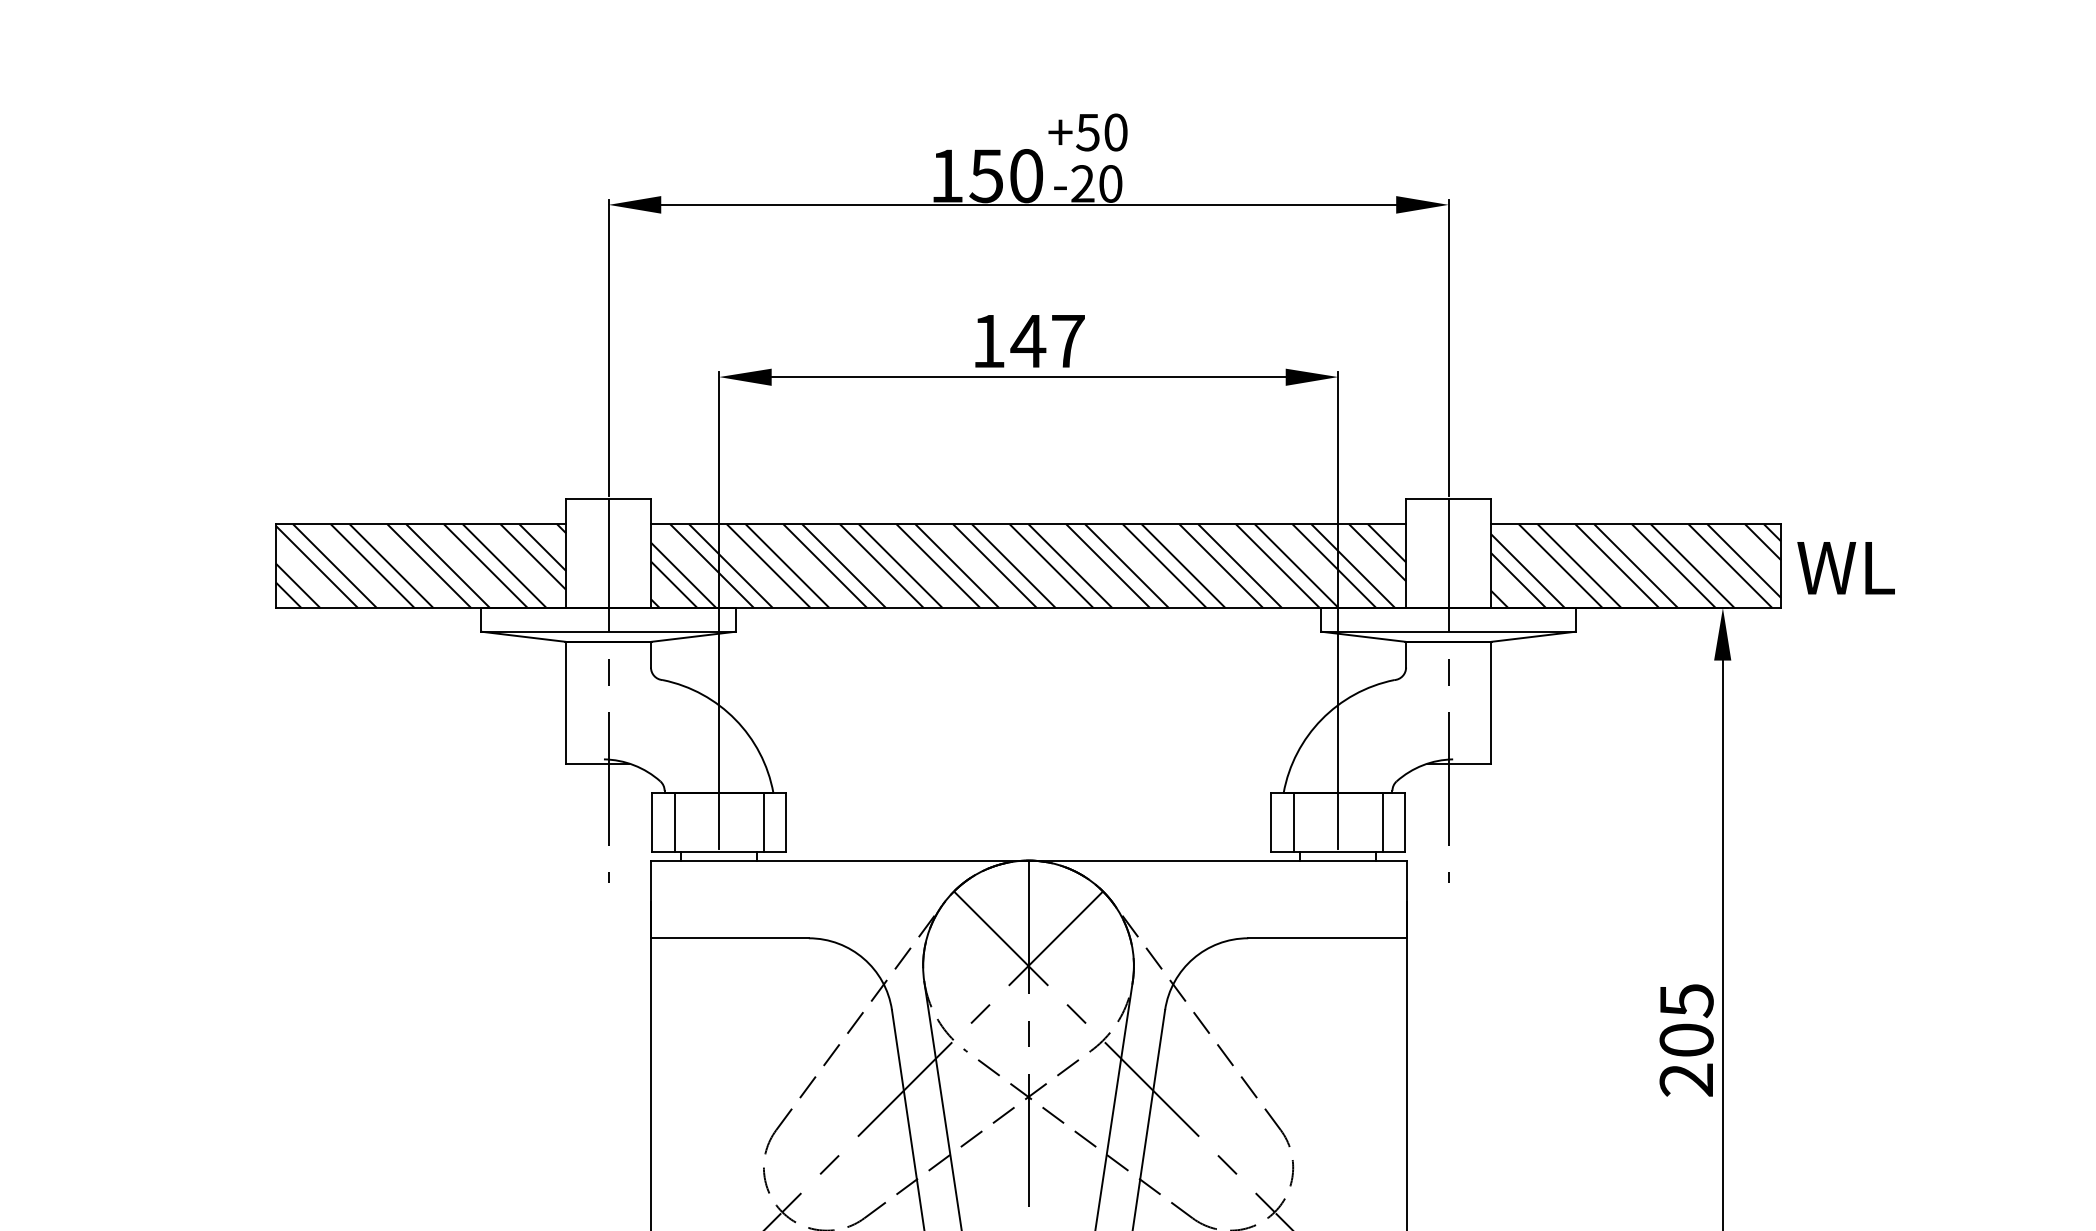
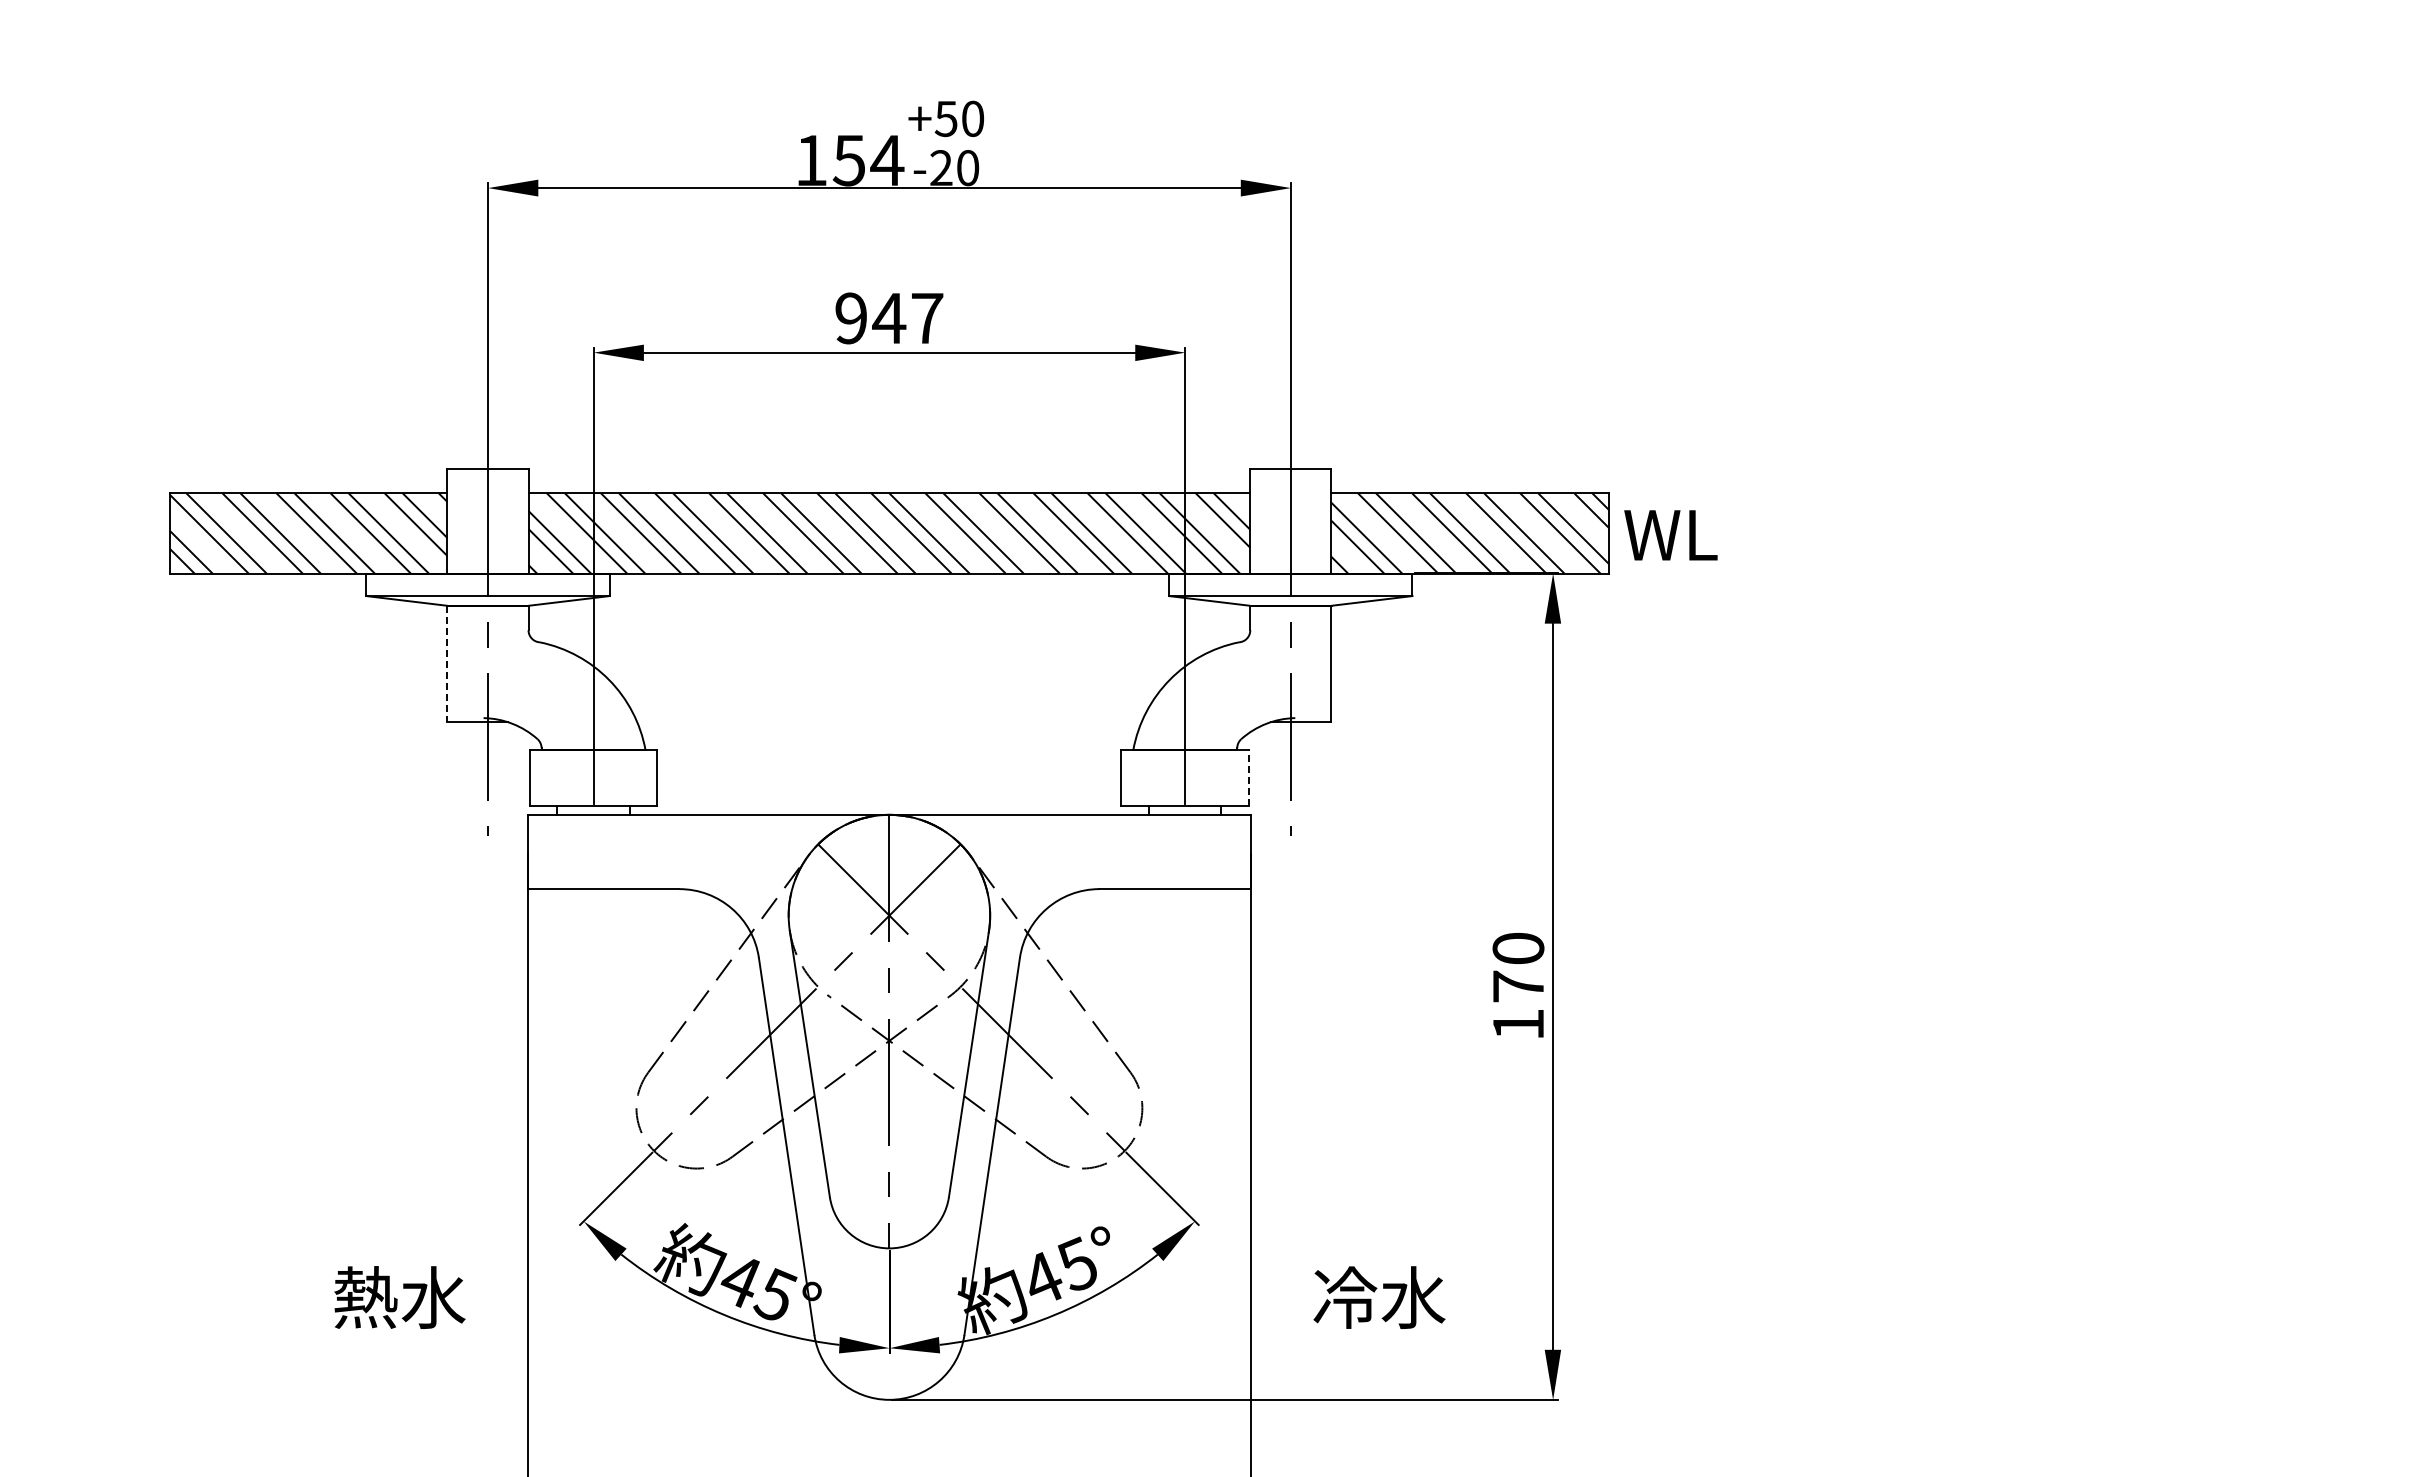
text: (1026, 176) -> (887, 160), 150 -> 154
text: (987, 341) -> (850, 318), 147 -> 947
line: (566, 703) -> (447, 664), solid -> dashed
line: (1405, 821) -> (1249, 777), solid -> dashed
line: (675, 822) -> (551, 778), removed
line: (763, 822) -> (636, 778), removed
line: (1293, 822) -> (1142, 778), removed
line: (1382, 822) -> (1227, 778), removed
text: (1686, 1040) -> (1518, 986), 205 -> 170

